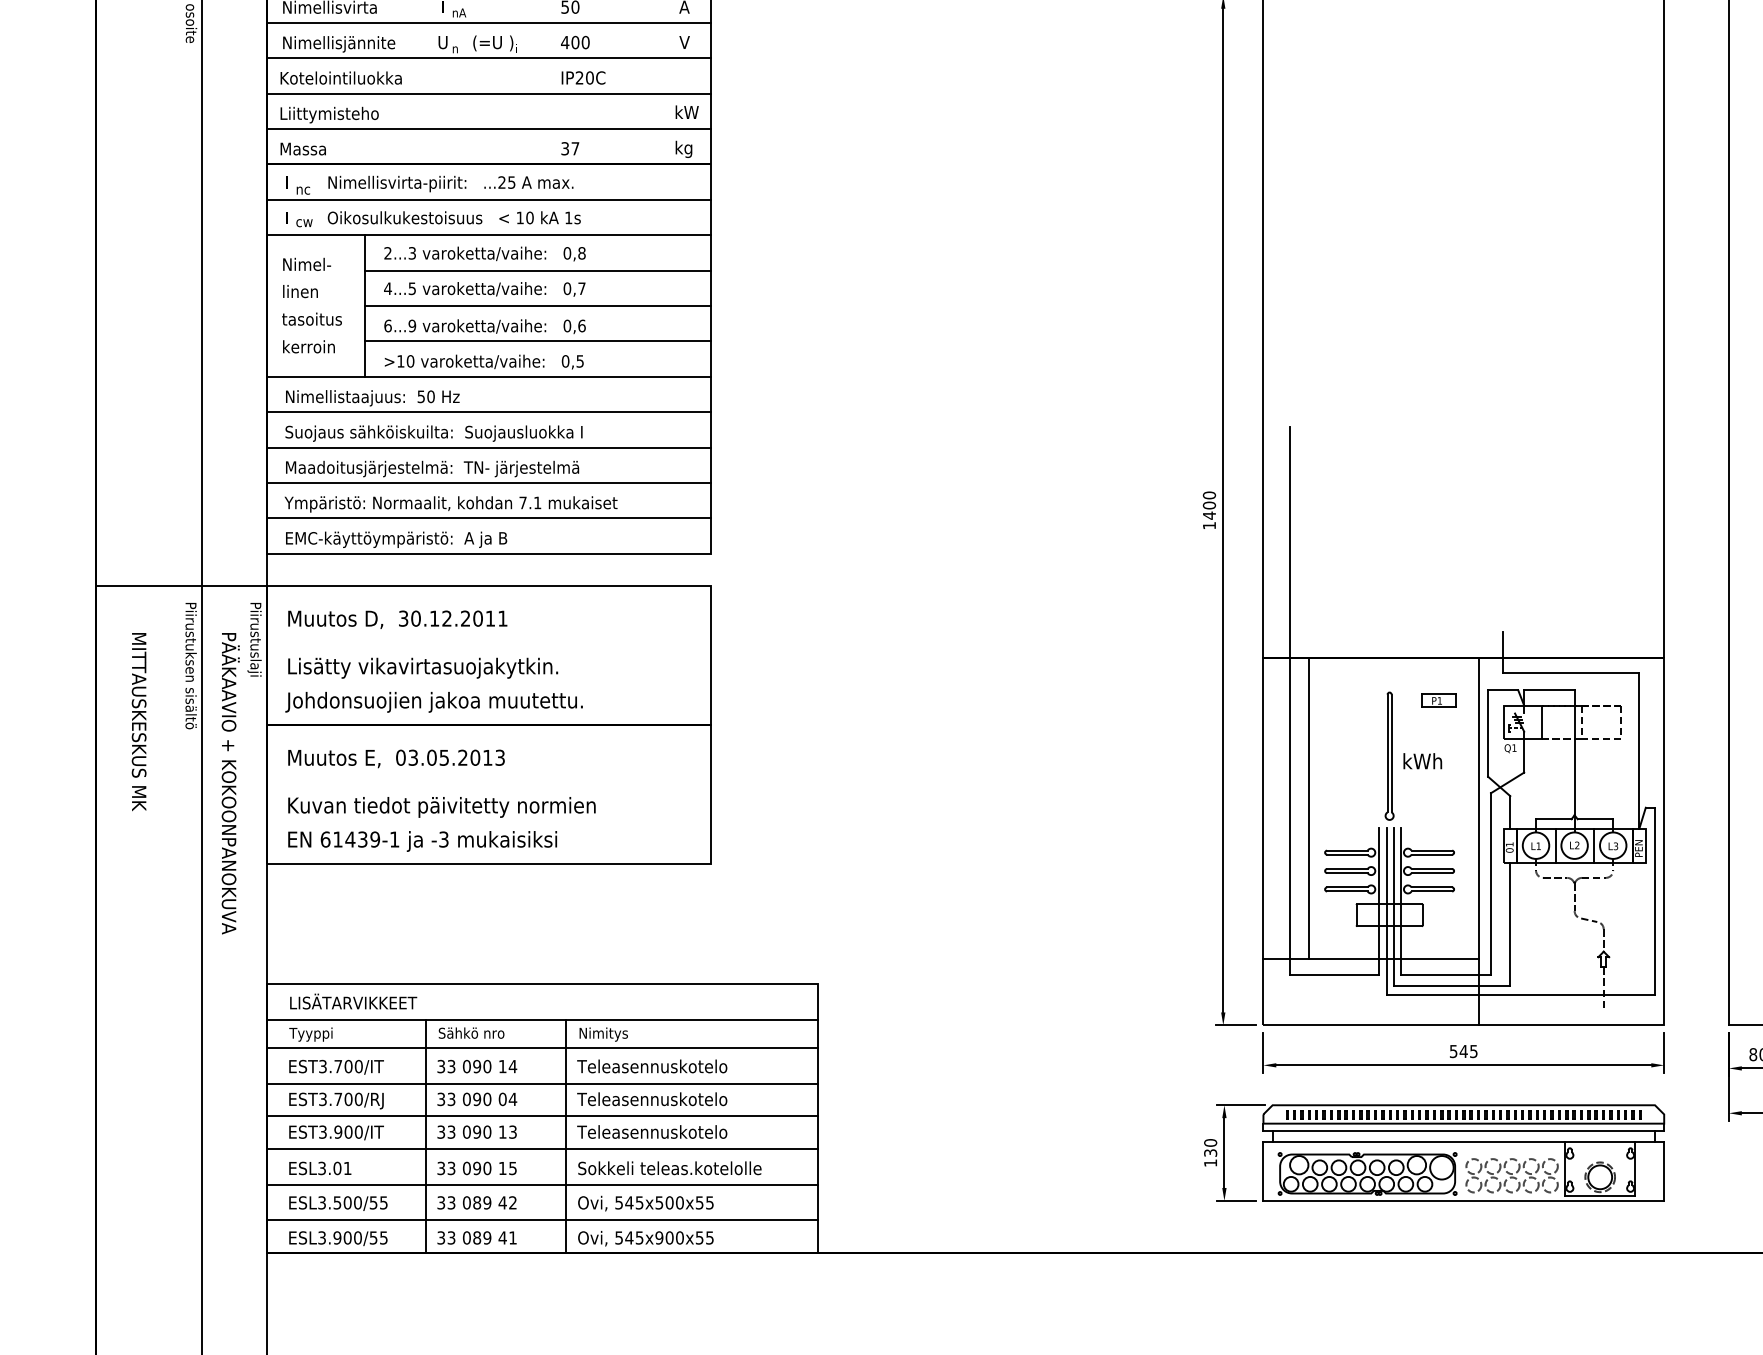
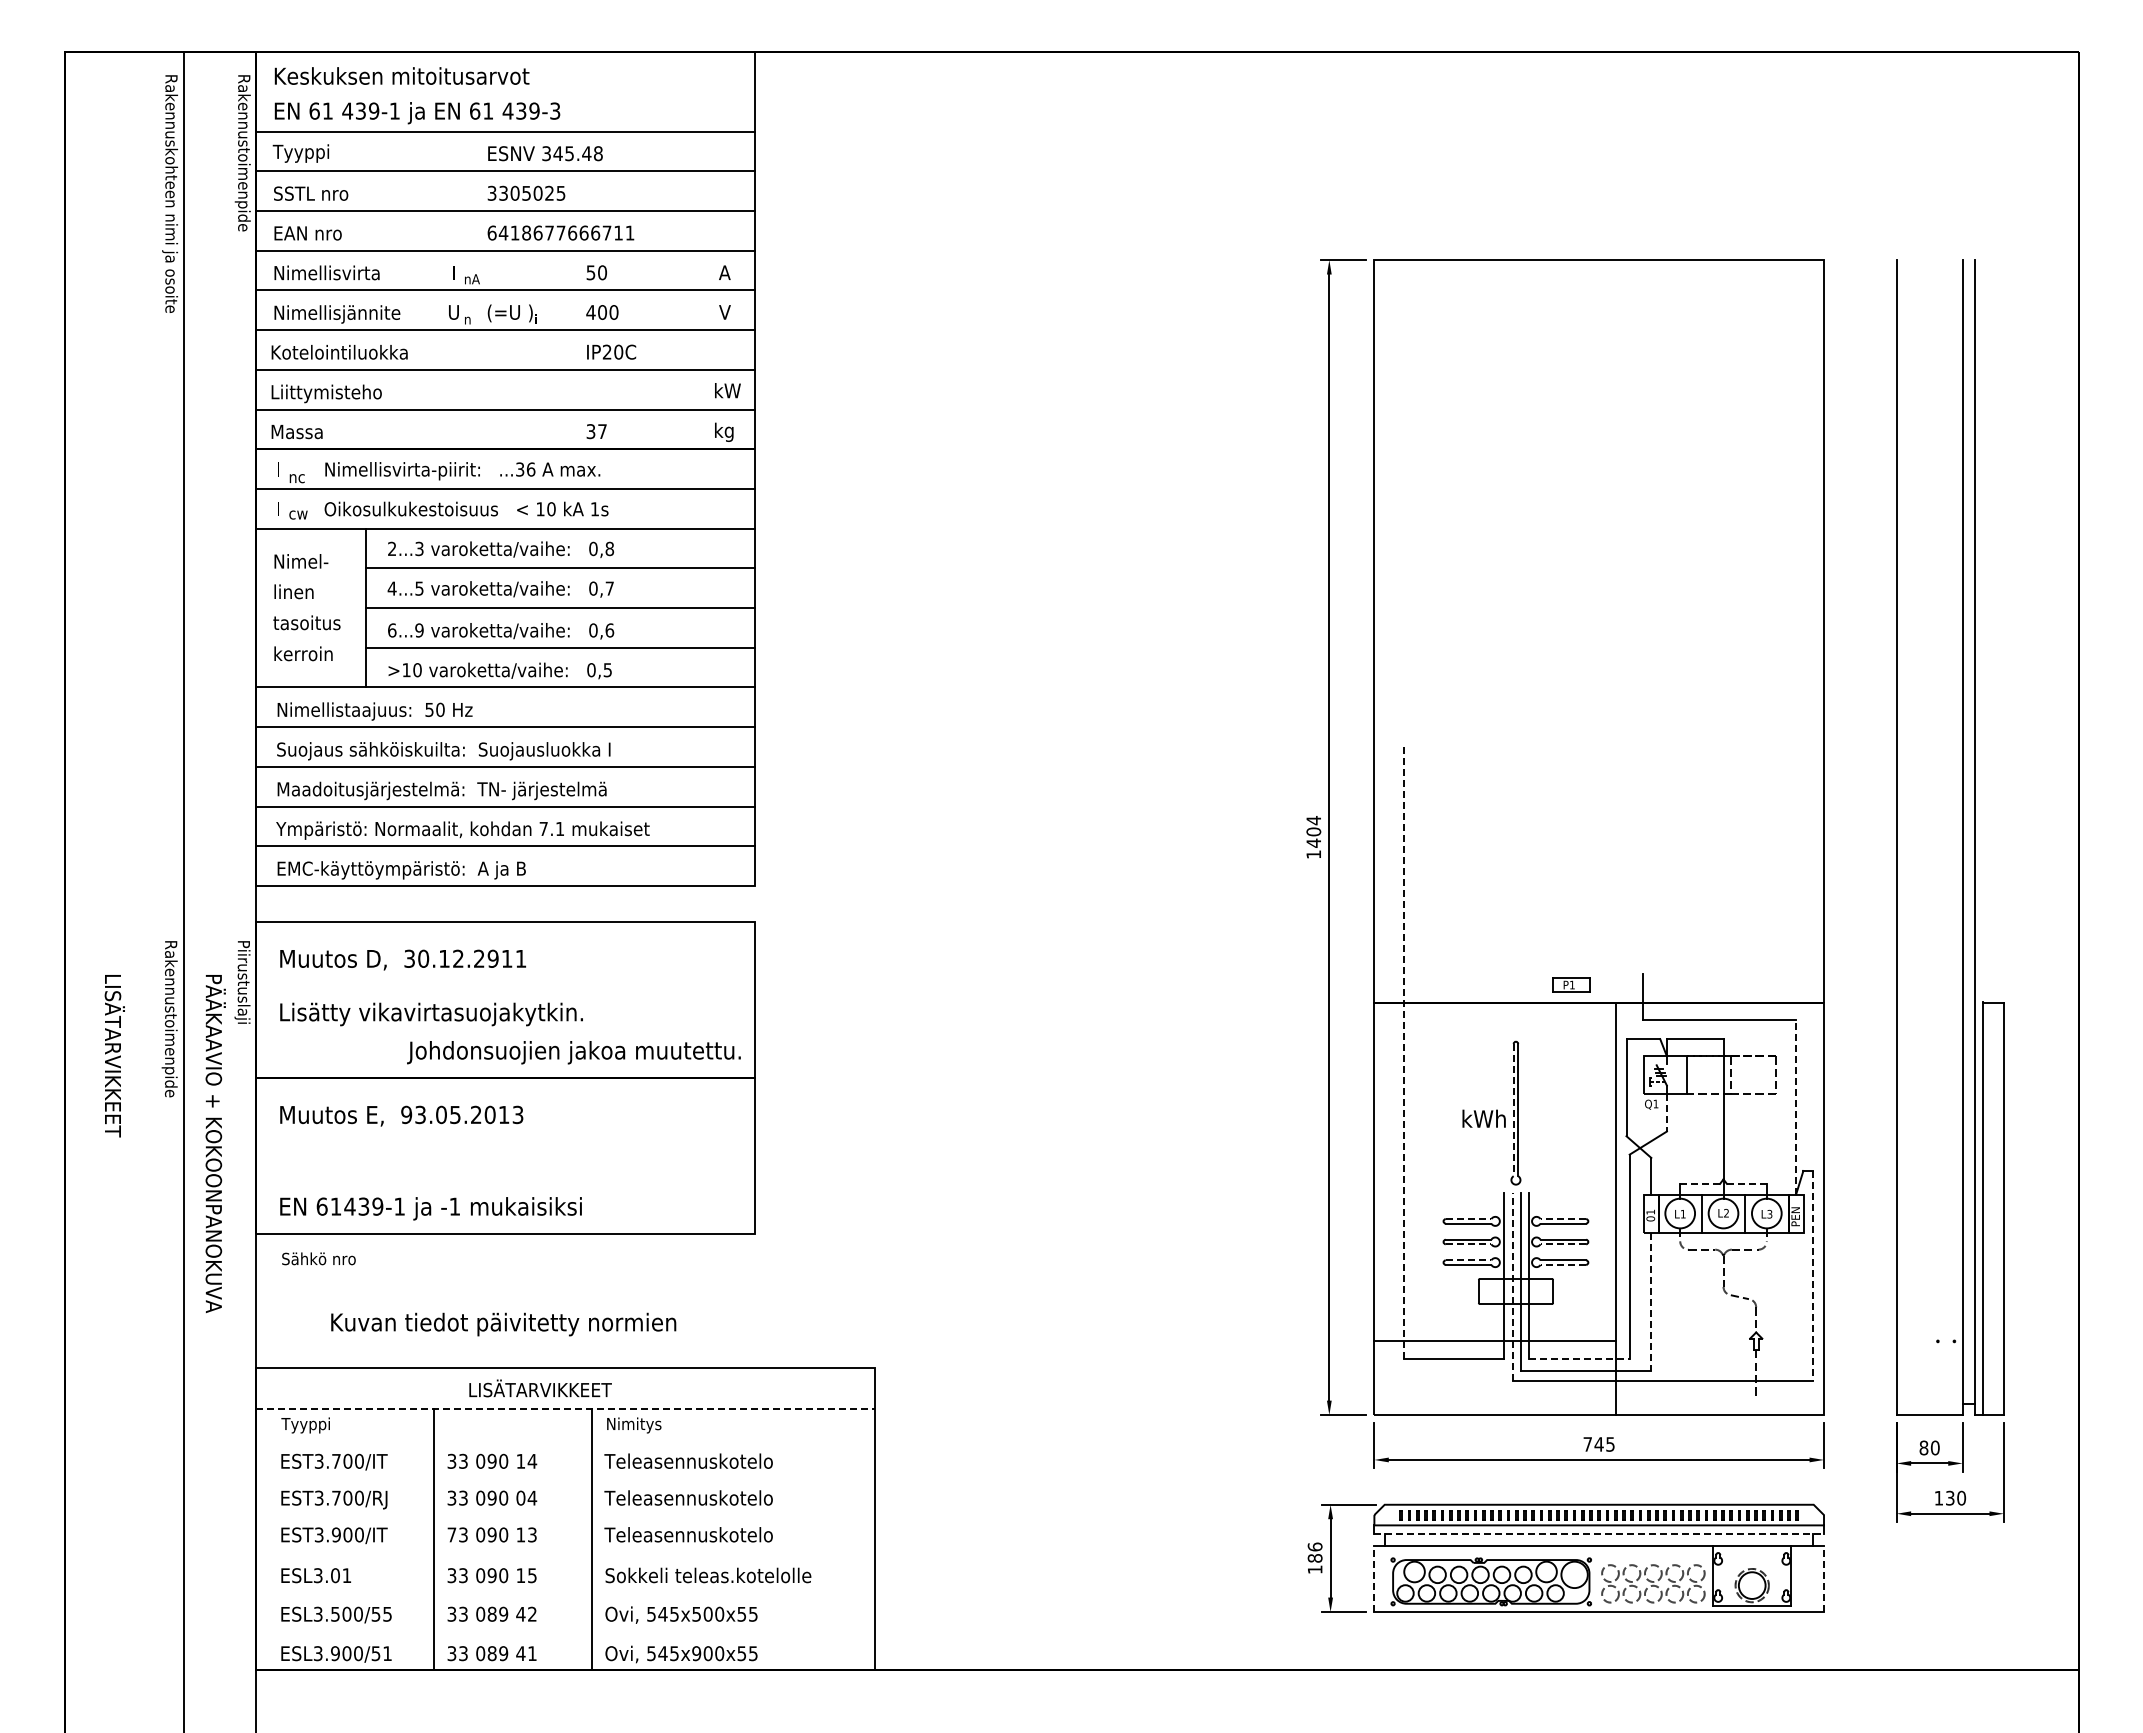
text: (506, 182) -> (525, 469), ...25 -> ...36
text: (1209, 495) -> (1313, 820), 1400 -> 1404
line: (181, 585) -> (160, 921), removed
text: (477, 618) -> (492, 958), 30.12.2011 -> 30.12.2911
text: (189, 672) -> (169, 1019), Piirustuksen sisältö^J -> Rakennustoimenpide
line: (1289, 700) -> (1403, 1050), solid -> dashed
part: (1439, 700) -> (1571, 984), moved
text: (433, 702) -> (573, 1052), moved
text: (140, 722) -> (114, 1075), MITTAUSKESKUS MK -> LISÄTARVIKKEET
line: (1639, 750) -> (1796, 1106), solid -> dashed
line: (1387, 753) -> (1513, 1110), solid -> dashed
line: (1523, 755) -> (1666, 1112), solid -> dashed
text: (400, 758) -> (406, 1115), 03.05.2013 -> 93.05.2013
text: (1422, 760) -> (1483, 1118), moved
text: (441, 807) -> (503, 1324), moved
line: (1309, 808) -> (1425, 1171), removed
line: (1554, 818) -> (1700, 1183), solid -> dashed
line: (1595, 818) -> (1746, 1183), solid -> dashed
text: (443, 839) -> (454, 1206), -3 -> -1
line: (1347, 851) -> (1468, 1219), solid -> dashed
line: (1432, 851) -> (1563, 1219), solid -> dashed
line: (1347, 873) -> (1468, 1244), solid -> dashed
line: (1432, 873) -> (1563, 1244), solid -> dashed
line: (1347, 887) -> (1468, 1260), solid -> dashed
line: (1432, 891) -> (1563, 1264), solid -> dashed
line: (1654, 901) -> (1813, 1276), solid -> dashed
line: (1386, 911) -> (1512, 1287), solid -> dashed
line: (1510, 924) -> (1651, 1302), solid -> dashed
line: (1446, 974) -> (1579, 1358), solid -> dashed
text: (353, 1001) -> (540, 1388), moved
line: (542, 1019) -> (565, 1408), solid -> dashed
text: (471, 1032) -> (318, 1258), moved
line: (542, 1047) -> (565, 1440), removed
text: (1453, 1051) -> (1587, 1444), 545 -> 745
line: (542, 1083) -> (565, 1480), removed
line: (542, 1116) -> (565, 1517), removed
line: (1464, 1130) -> (1599, 1533), solid -> dashed
text: (440, 1131) -> (451, 1534), 33 -> 73
text: (1210, 1147) -> (1314, 1552), 130 -> 186
line: (542, 1149) -> (565, 1554), removed
line: (1263, 1171) -> (1374, 1579), solid -> dashed
line: (1664, 1171) -> (1824, 1579), solid -> dashed
line: (542, 1184) -> (565, 1593), removed
line: (542, 1220) -> (565, 1633), removed
text: (383, 1237) -> (387, 1653), ESL3.900/55 -> ESL3.900/51

